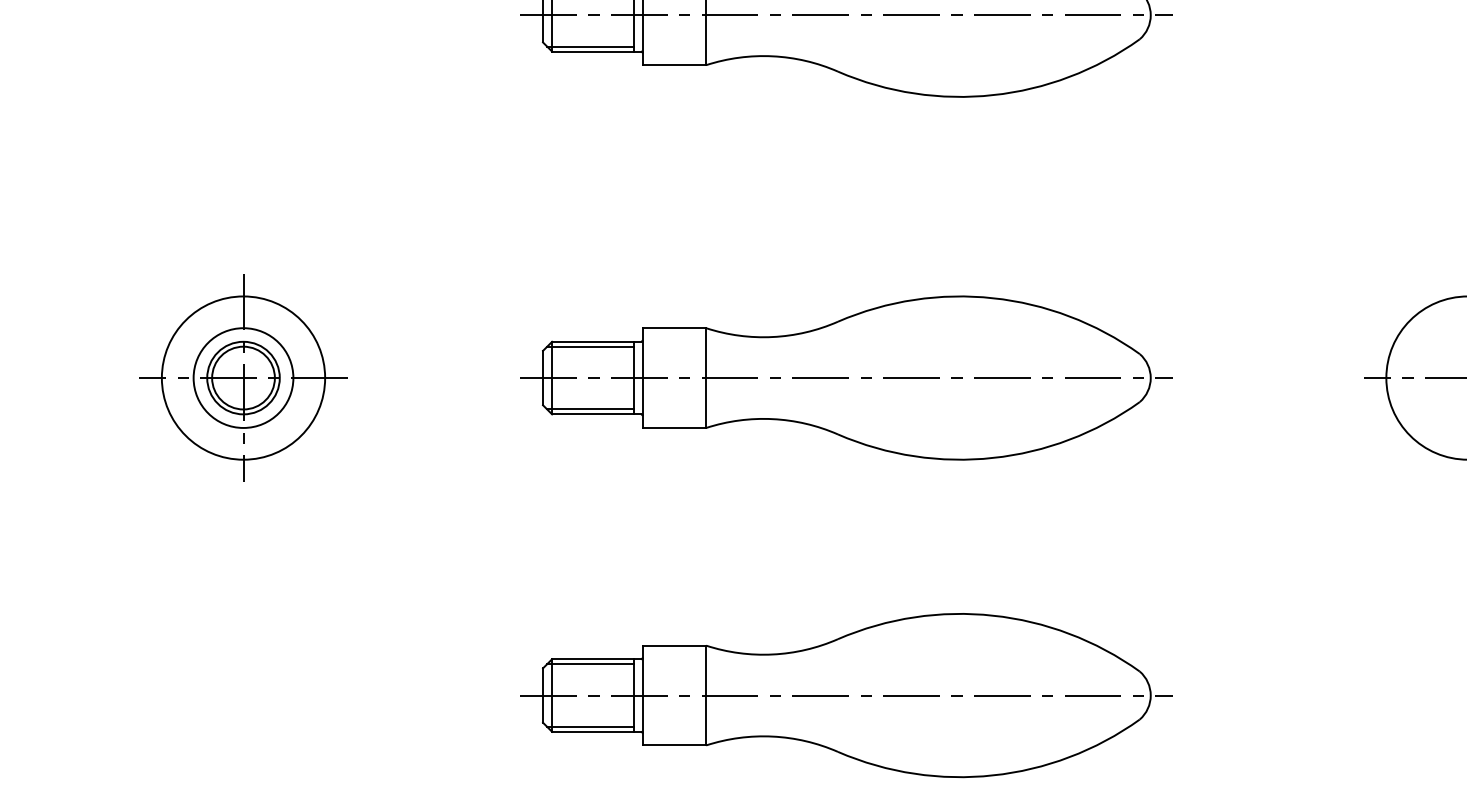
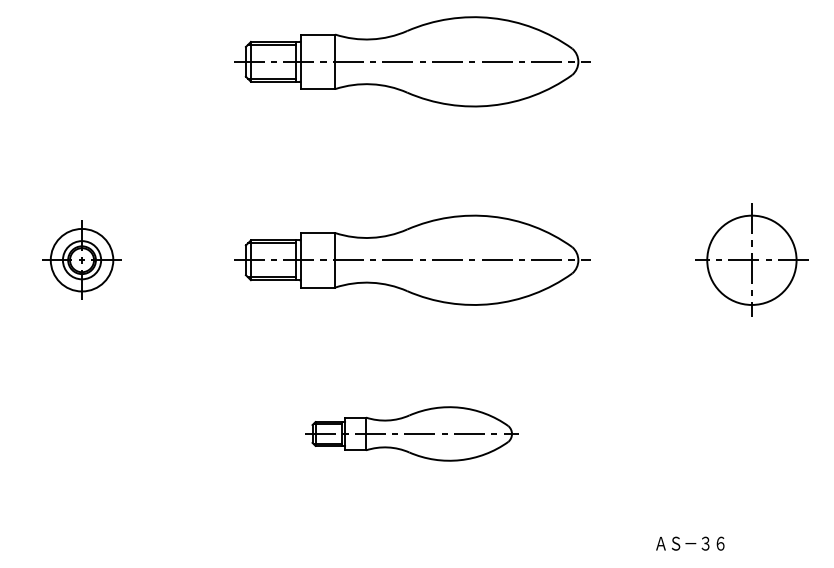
part: (242, 376) -> (81, 259), size x0.7
part: (847, 694) -> (412, 433), size x0.6

